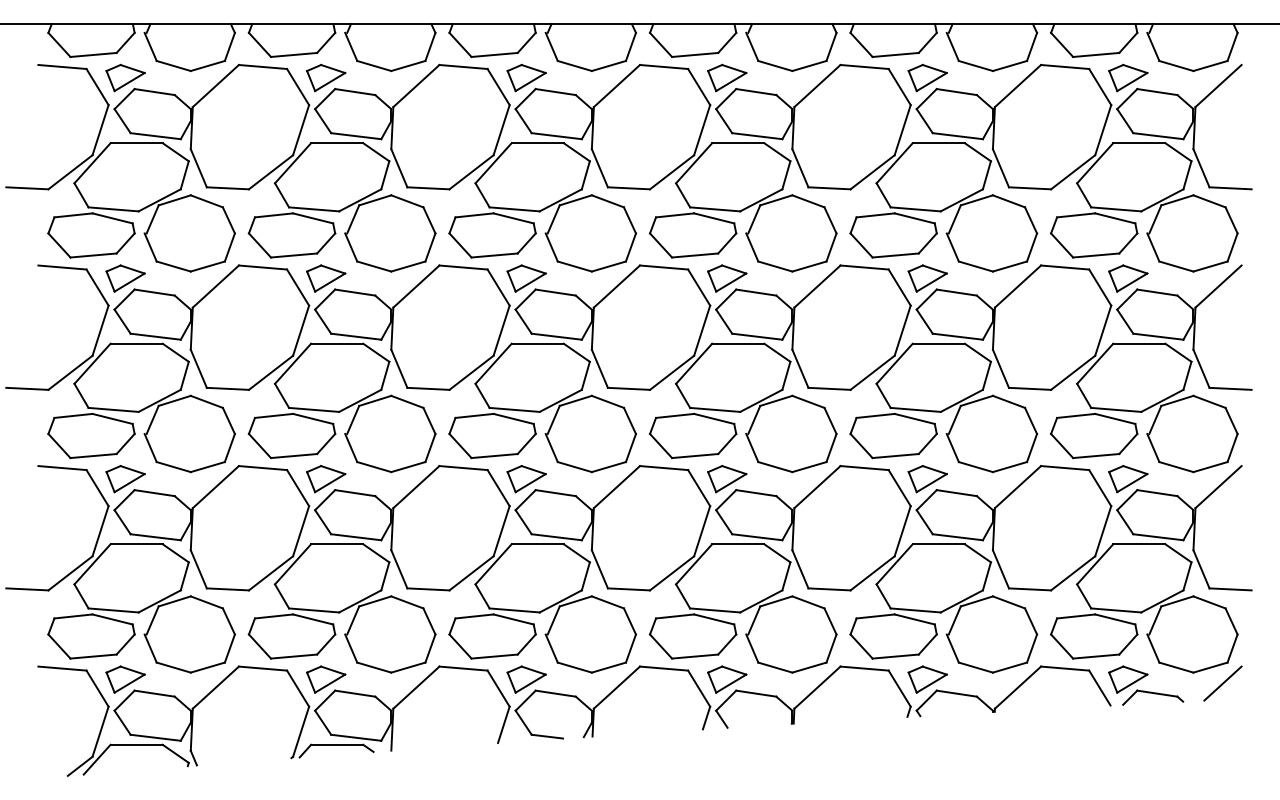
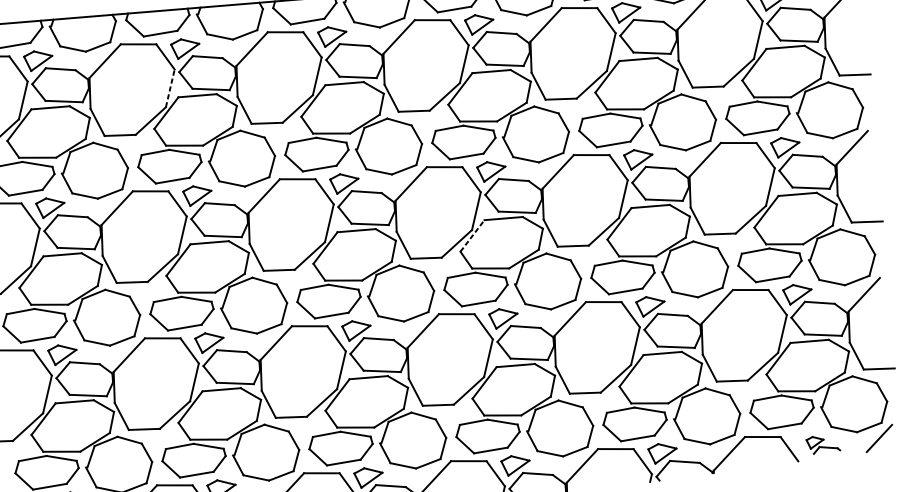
line: (301, 129) -> (170, 87), solid -> dashed
line: (694, 363) -> (472, 235), solid -> dashed
part: (1146, 685) -> (823, 444), size x0.6

